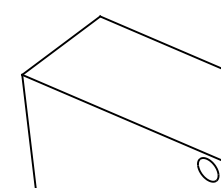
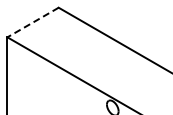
line: (61, 45) -> (33, 22), solid -> dashed

